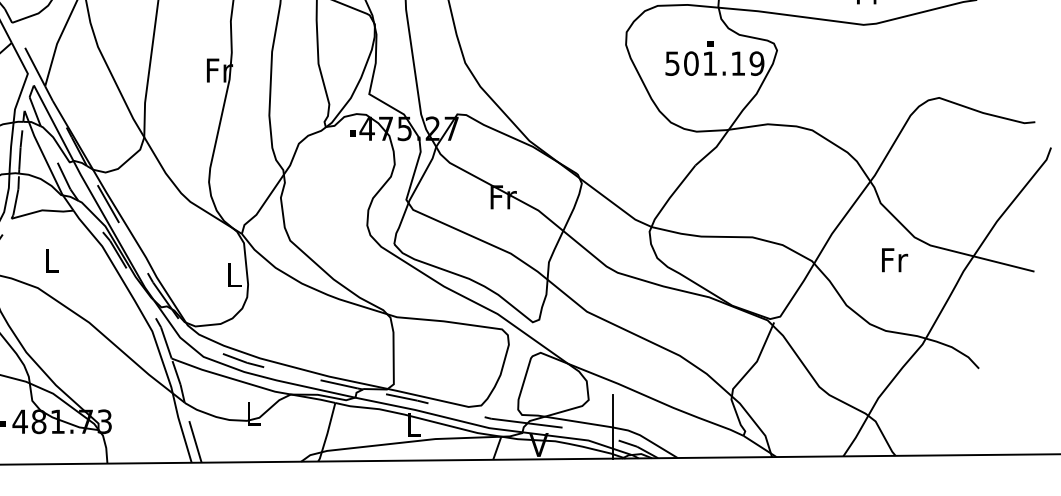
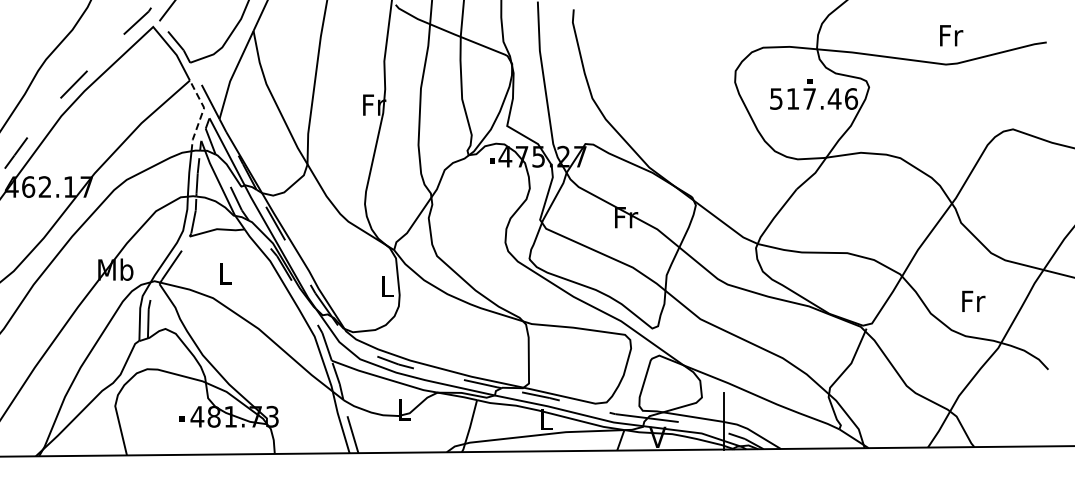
text: (724, 63) -> (822, 98), 501.19 -> 517.46
line: (24, 81) -> (201, 114), solid -> dashed
text: (894, 259) -> (973, 300), moved

